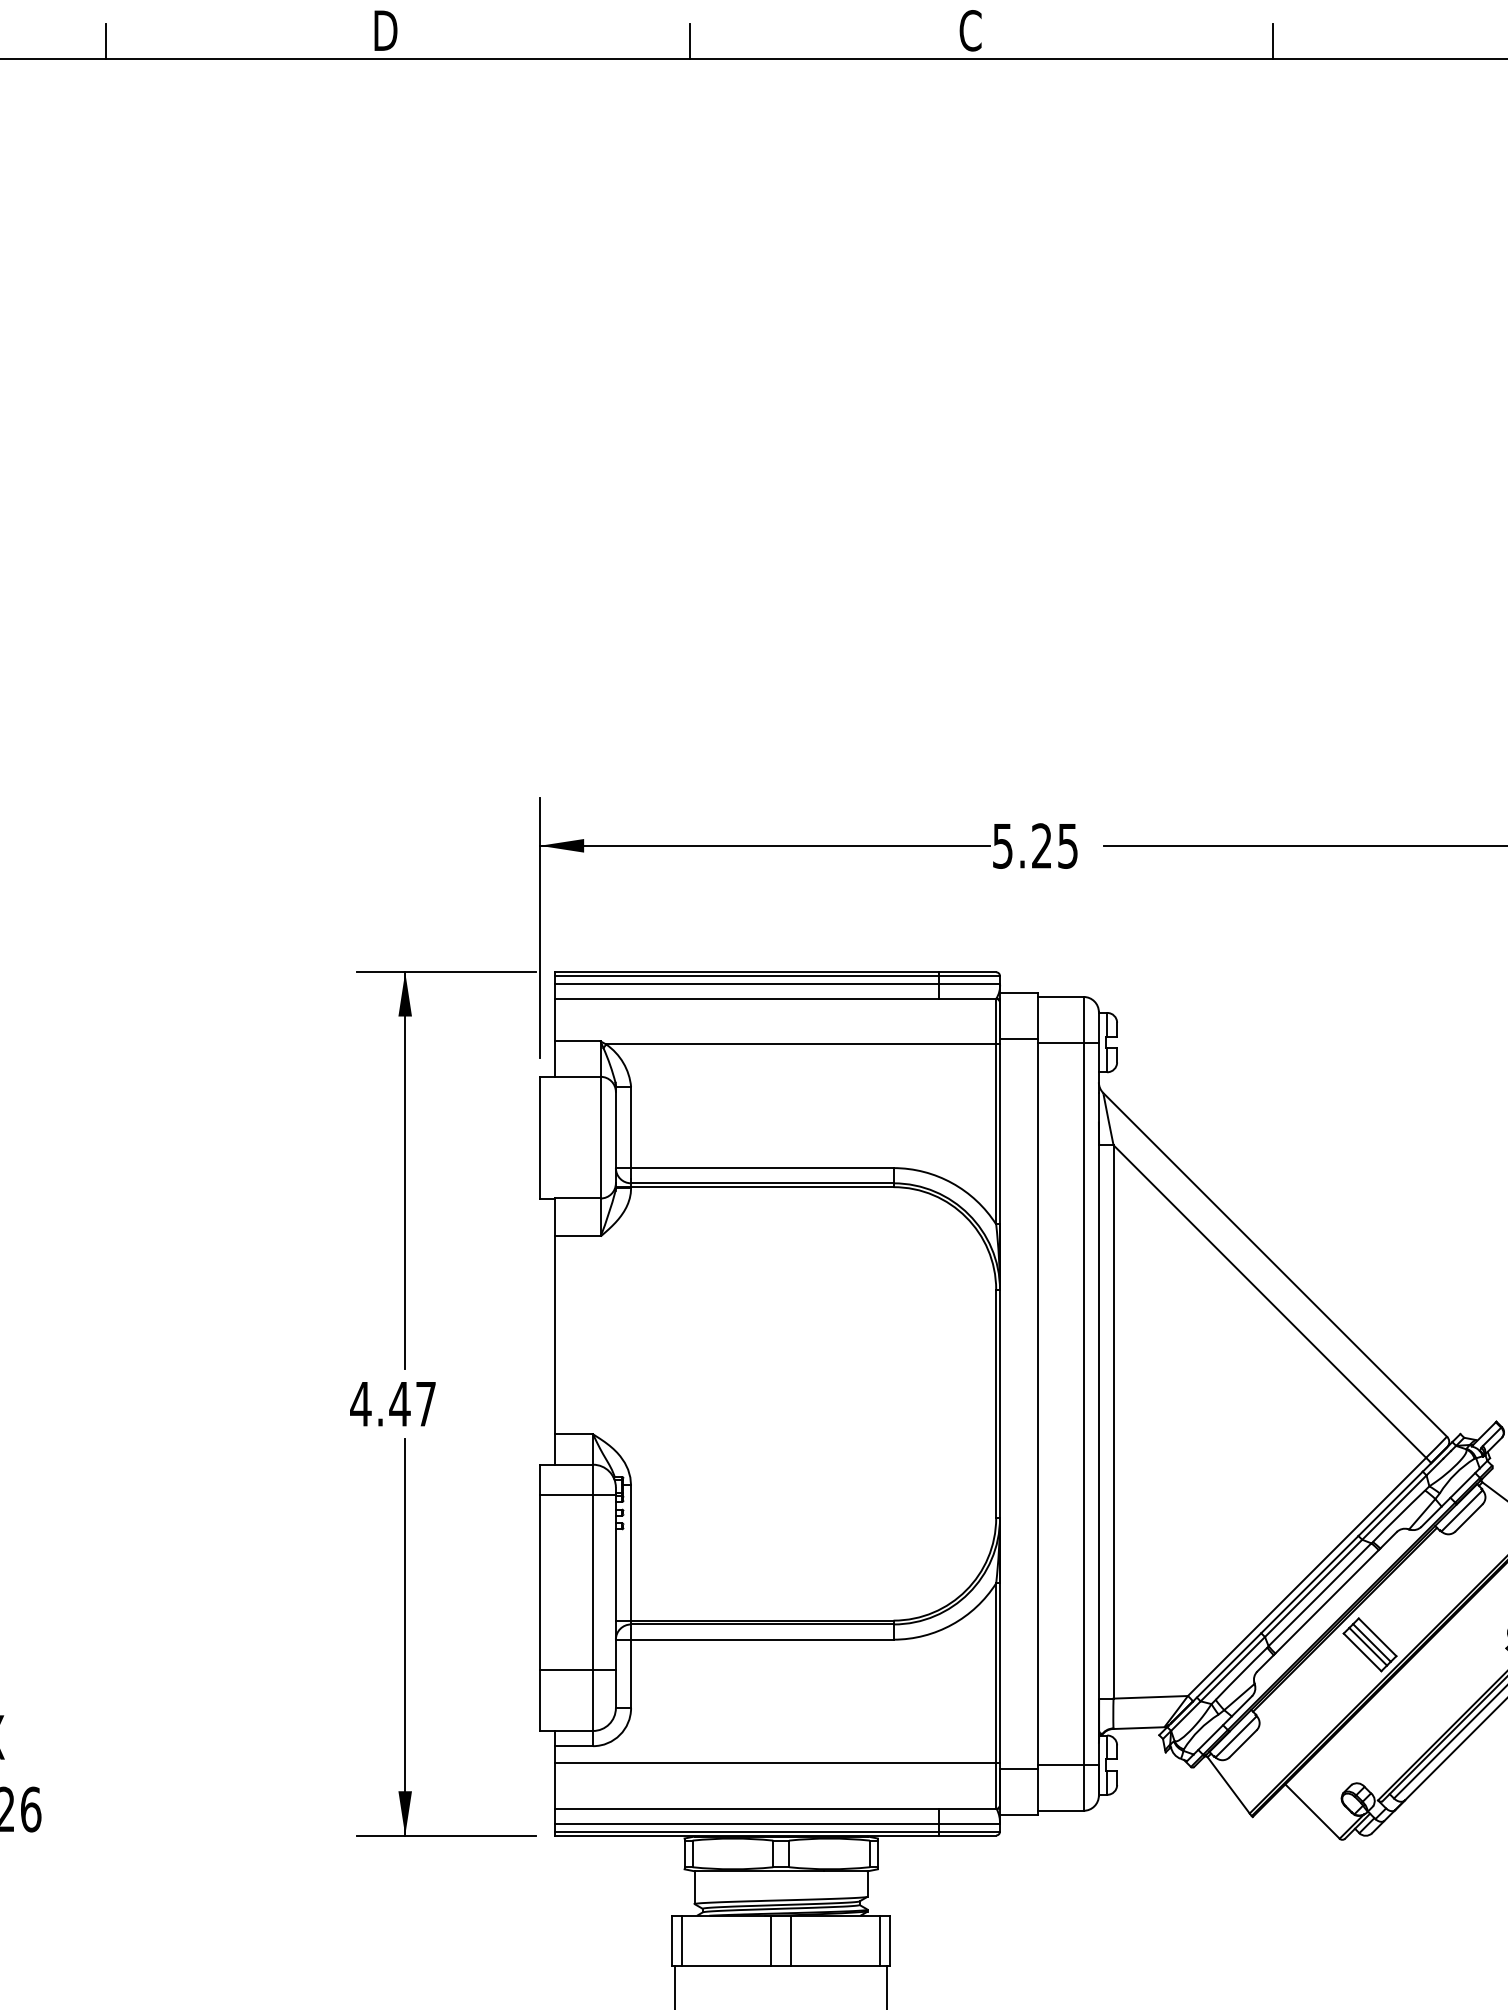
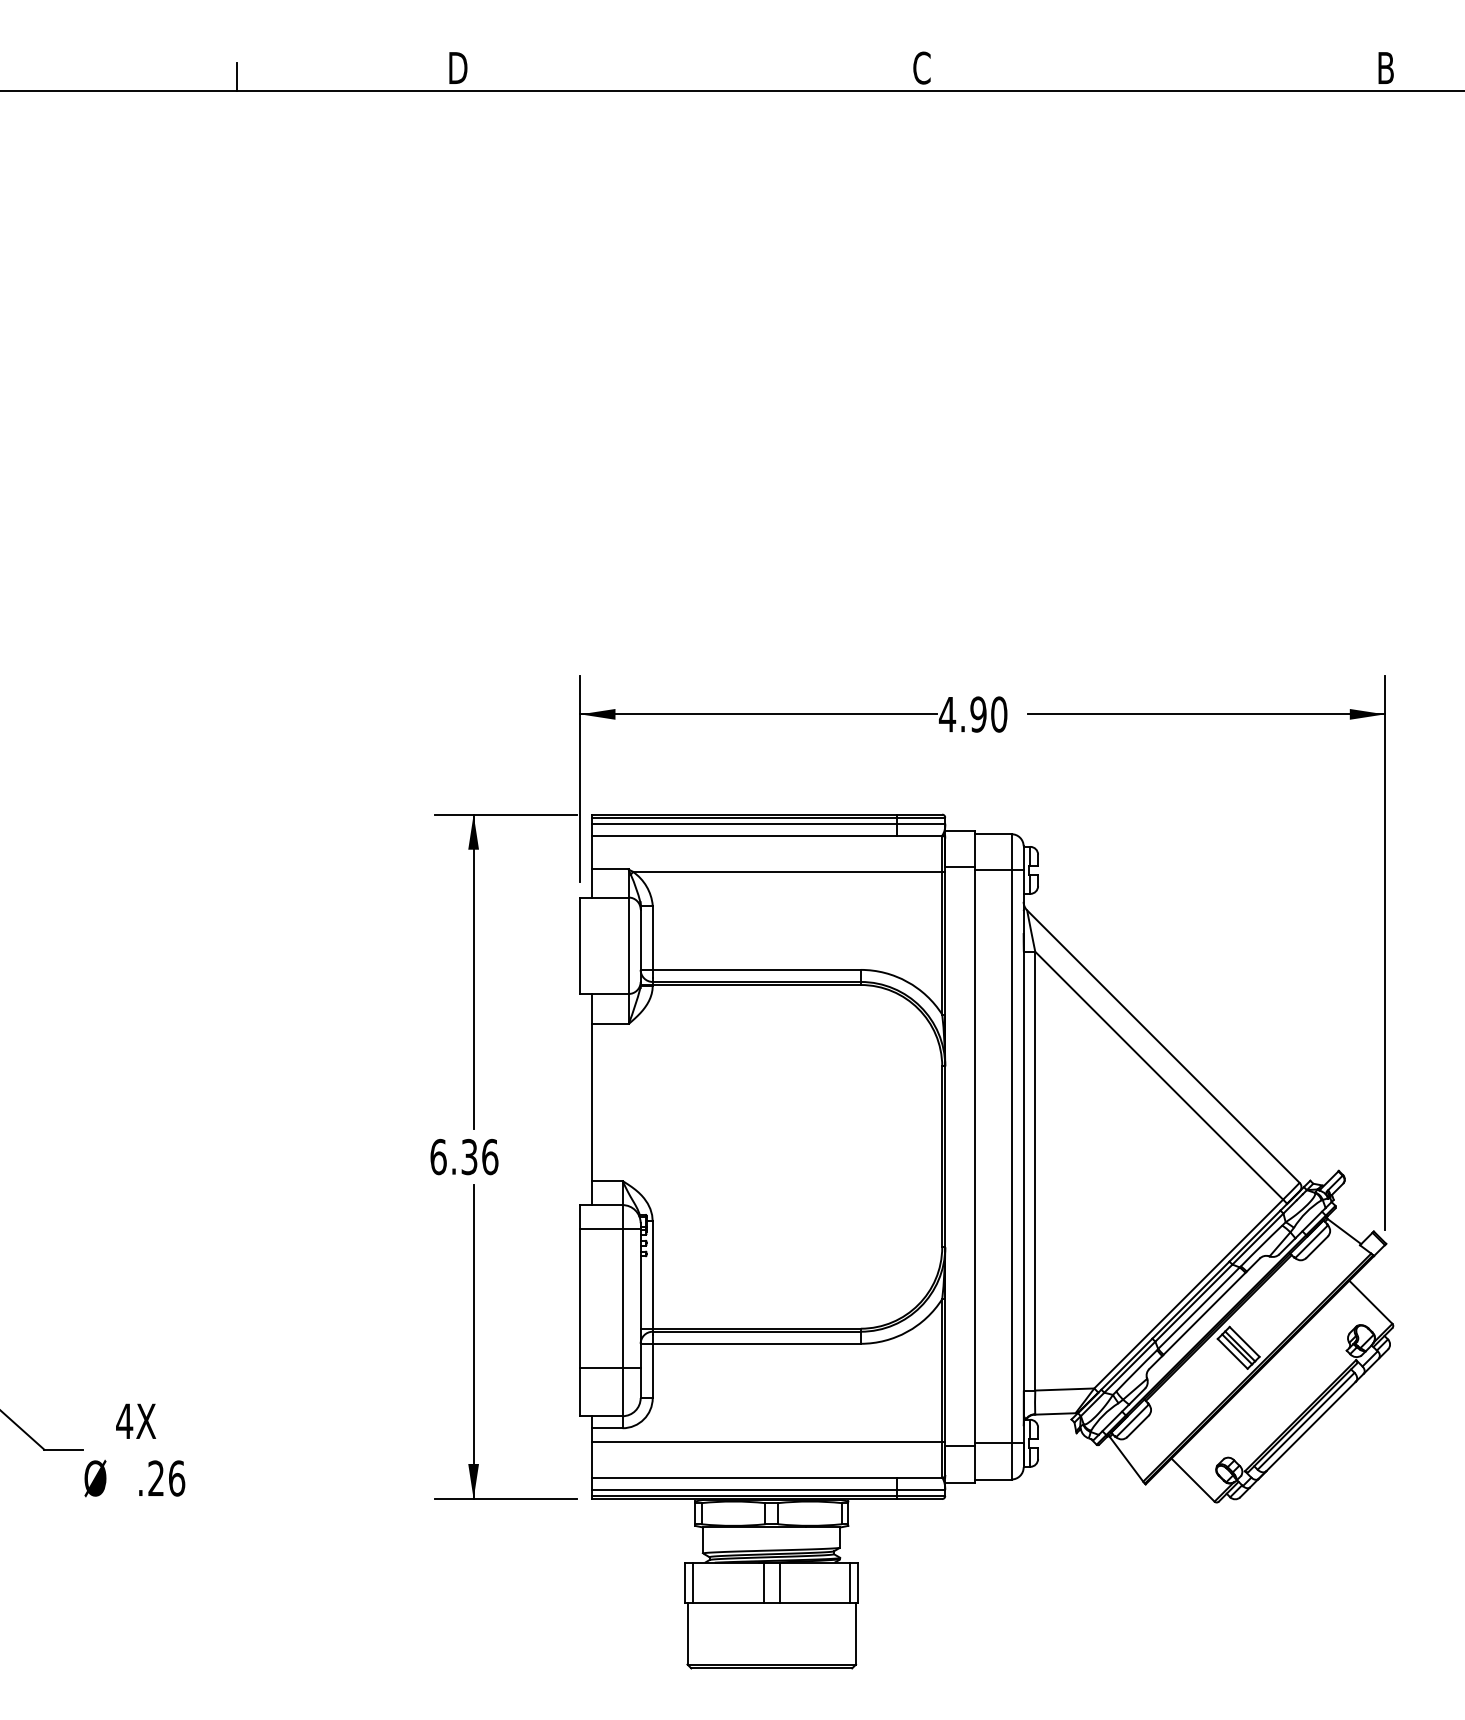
line: (690, 41) -> (699, 76), removed
line: (1272, 41) -> (1161, 76), removed
text: (1034, 845) -> (972, 714), 5.25 -> 4.90
text: (392, 1403) -> (463, 1156), 4.47 -> 6.36

